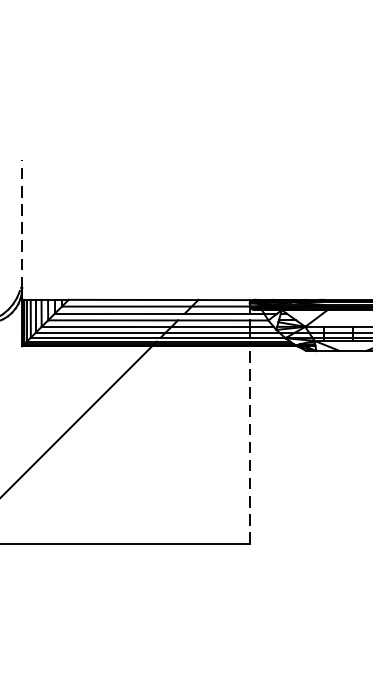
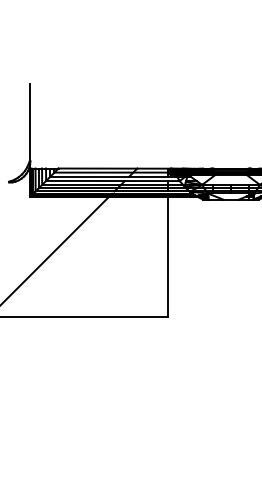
line: (22, 224) -> (30, 122), dashed -> solid
line: (249, 444) -> (168, 256), dashed -> solid

